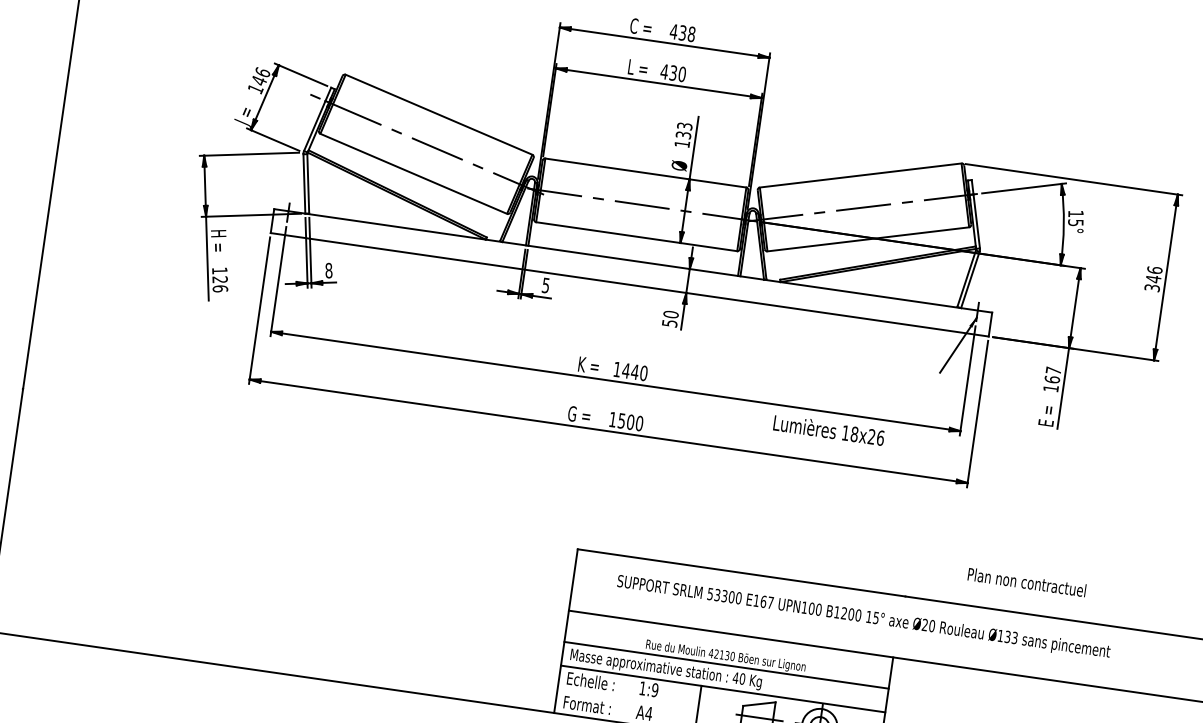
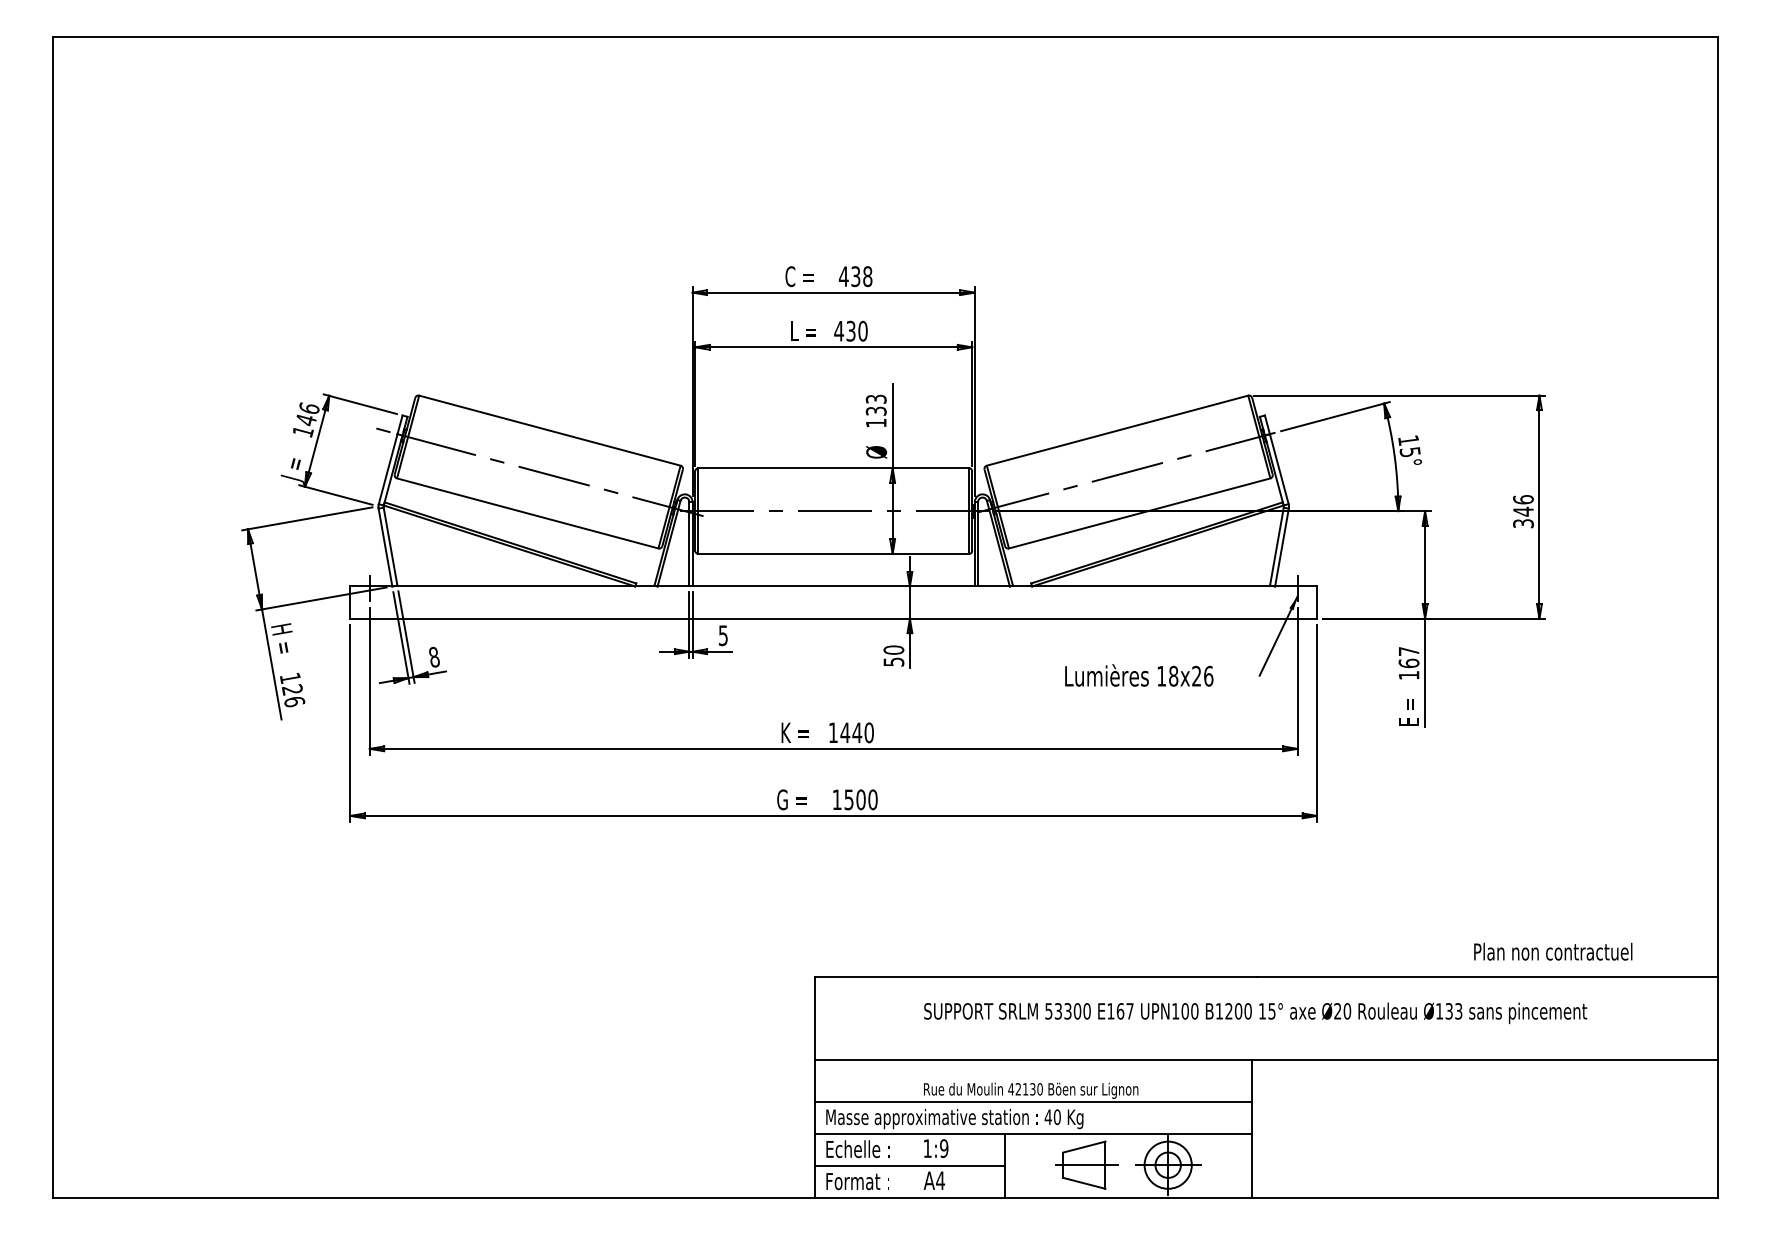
text: (829, 430) -> (1139, 675), moved
text: (1027, 582) -> (1553, 951), moved
text: (863, 617) -> (1255, 1012), moved
line: (627, 699) -> (909, 1165), added

